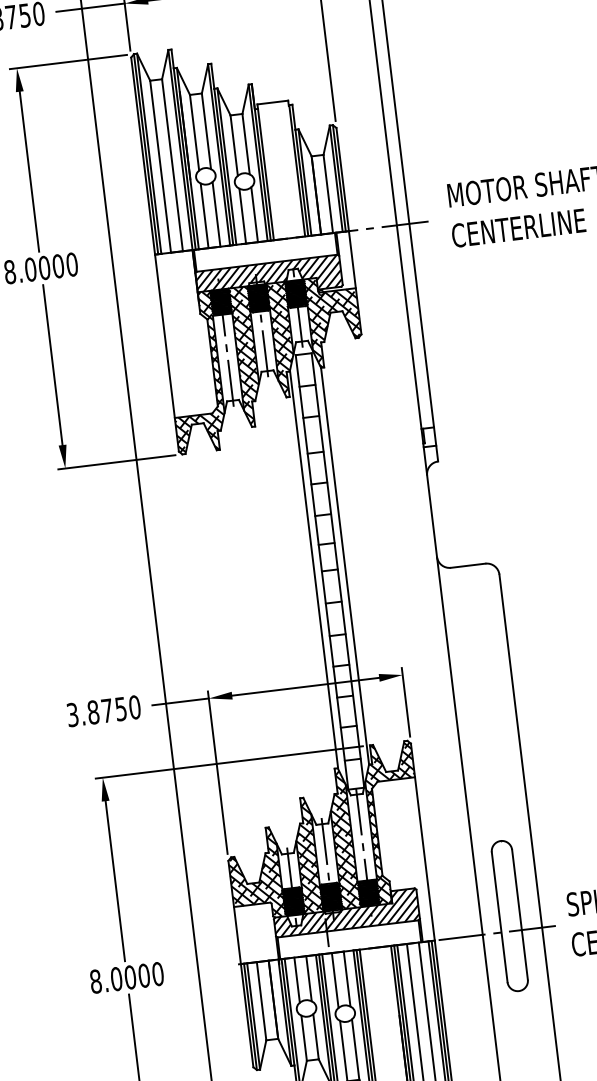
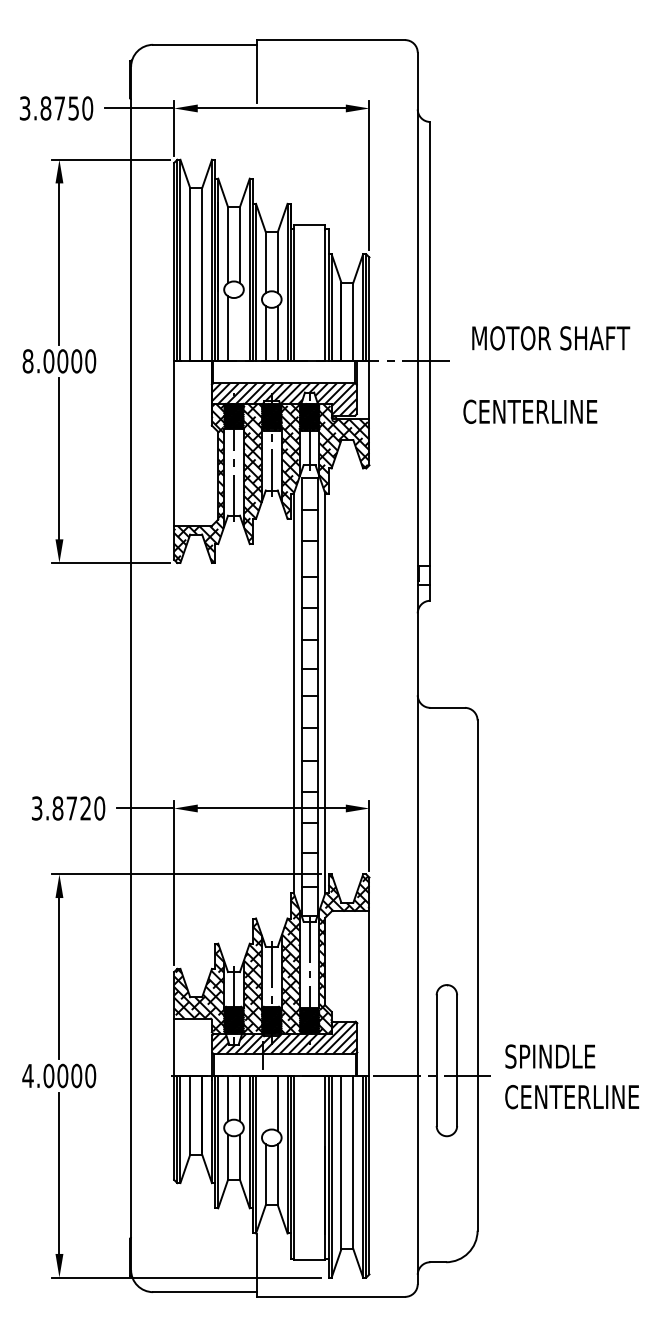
line: (215, 214) -> (239, 328), removed
text: (518, 227) -> (530, 411), moved
text: (120, 709) -> (85, 808), 3.8750 -> 3.8720
line: (334, 980) -> (265, 1103), removed
text: (95, 981) -> (27, 1075), 8.0000 -> 4.0000

